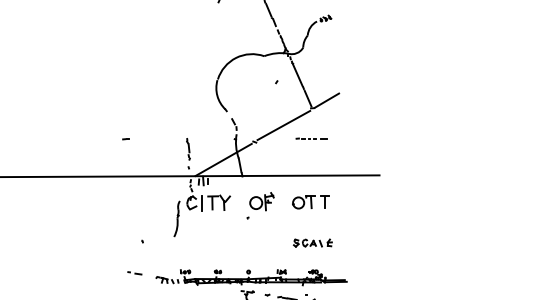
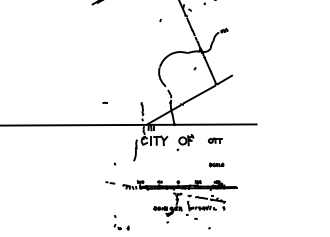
line: (310, 138) -> (215, 102), removed
part: (309, 202) -> (214, 140), size x0.6
part: (312, 242) -> (216, 164), size x0.6

